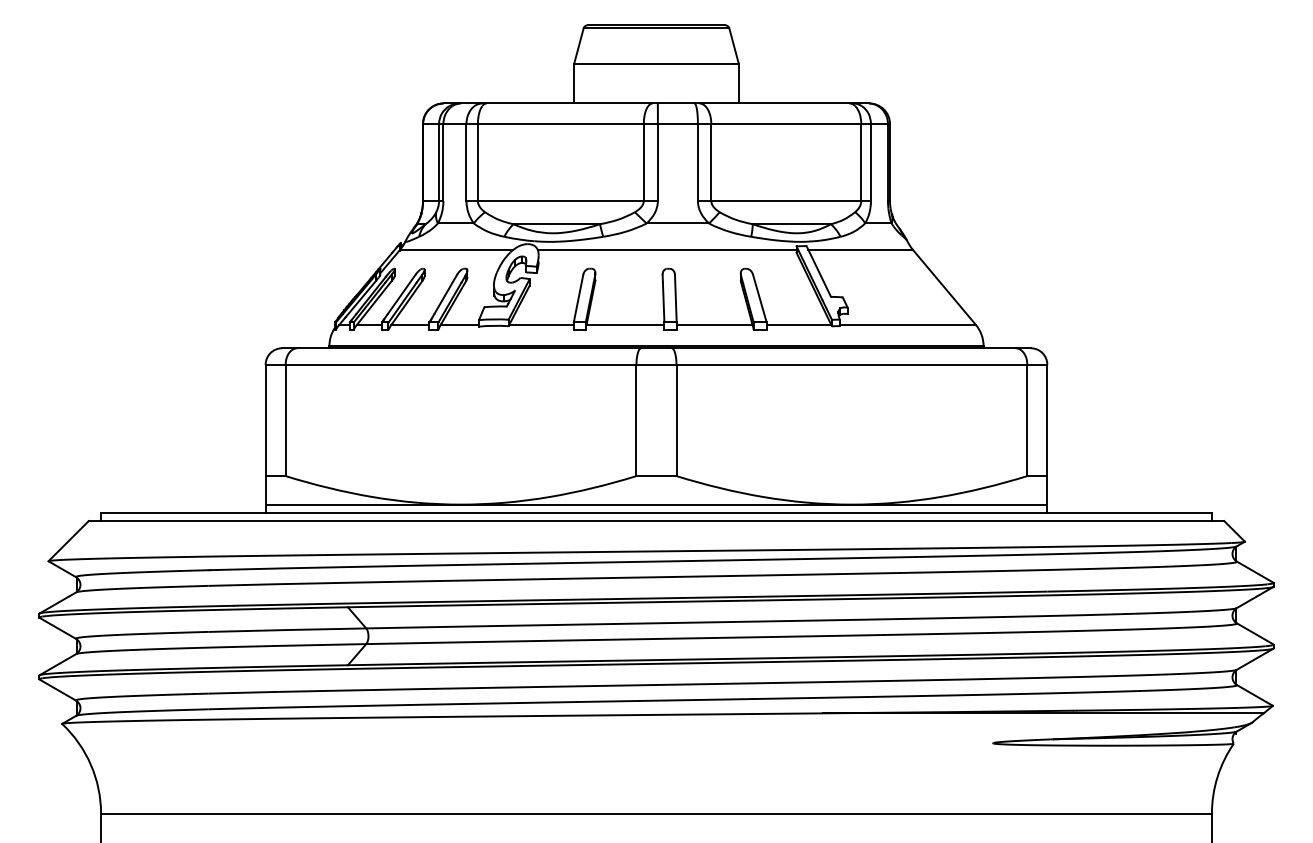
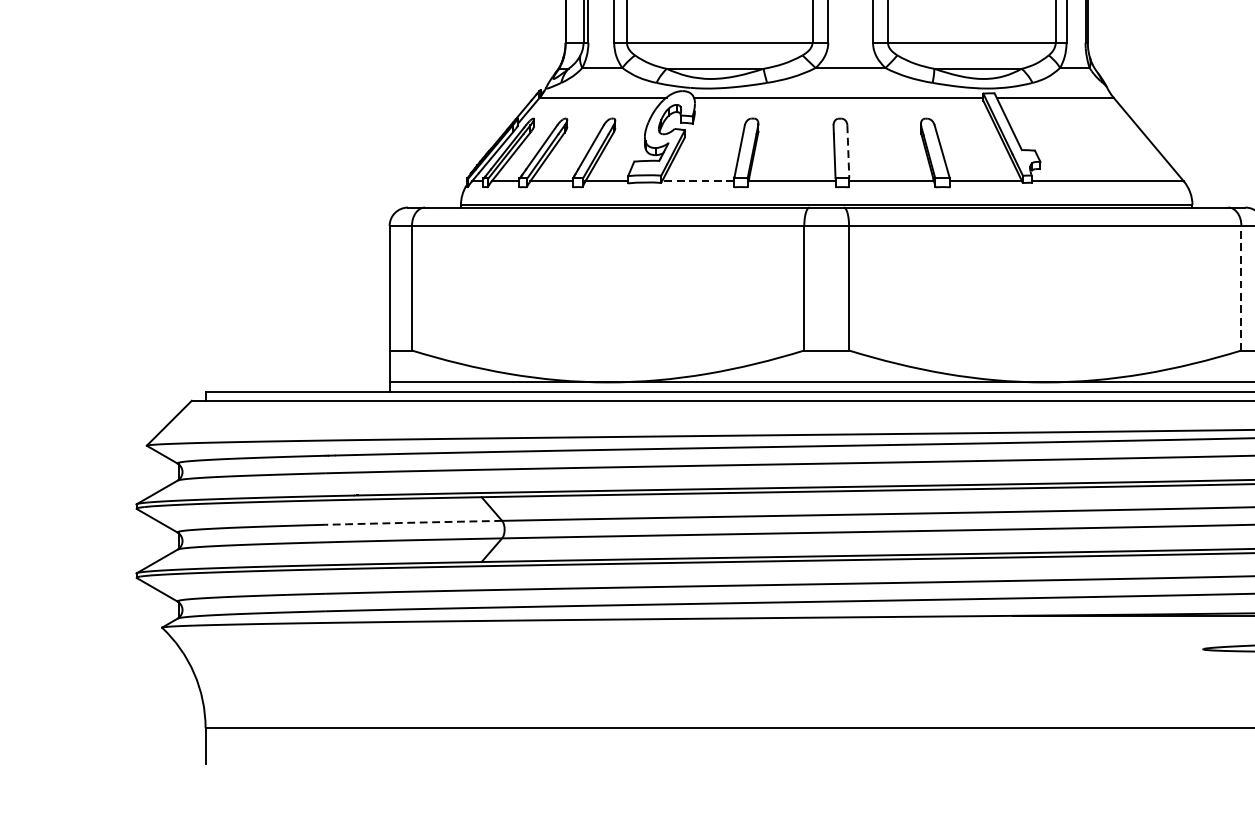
line: (675, 298) -> (847, 151), solid -> dashed
line: (541, 324) -> (698, 180), solid -> dashed
line: (1027, 420) -> (1241, 288), solid -> dashed
arc: (287, 630) -> (414, 523), solid -> dashed

